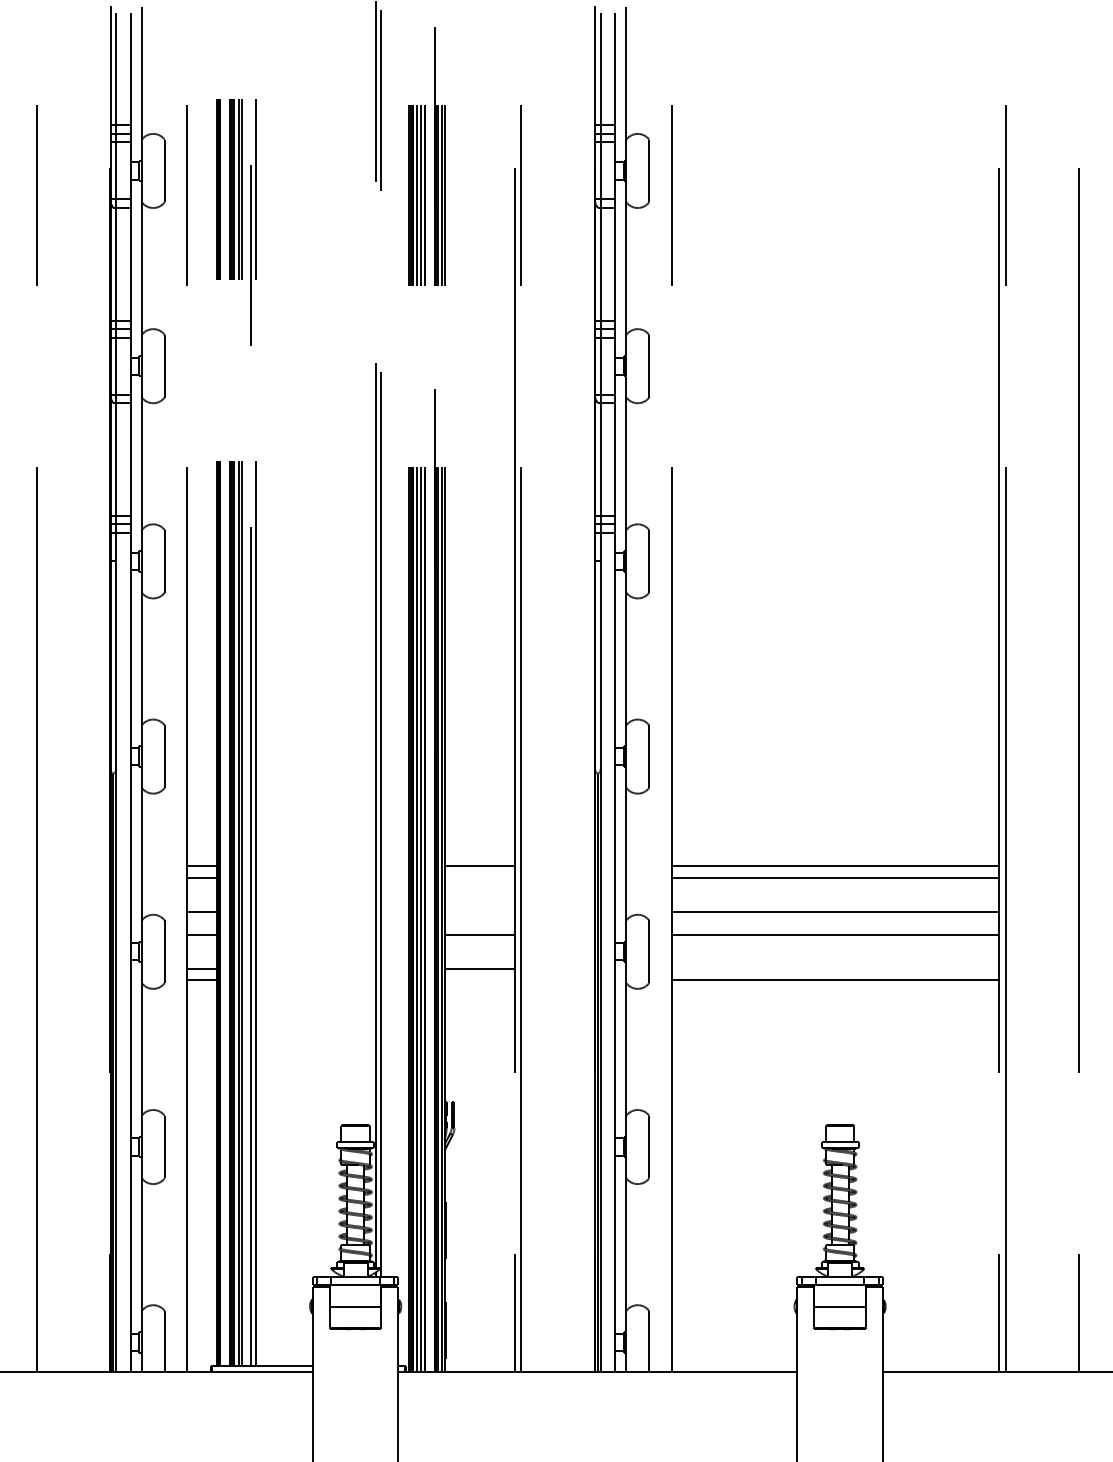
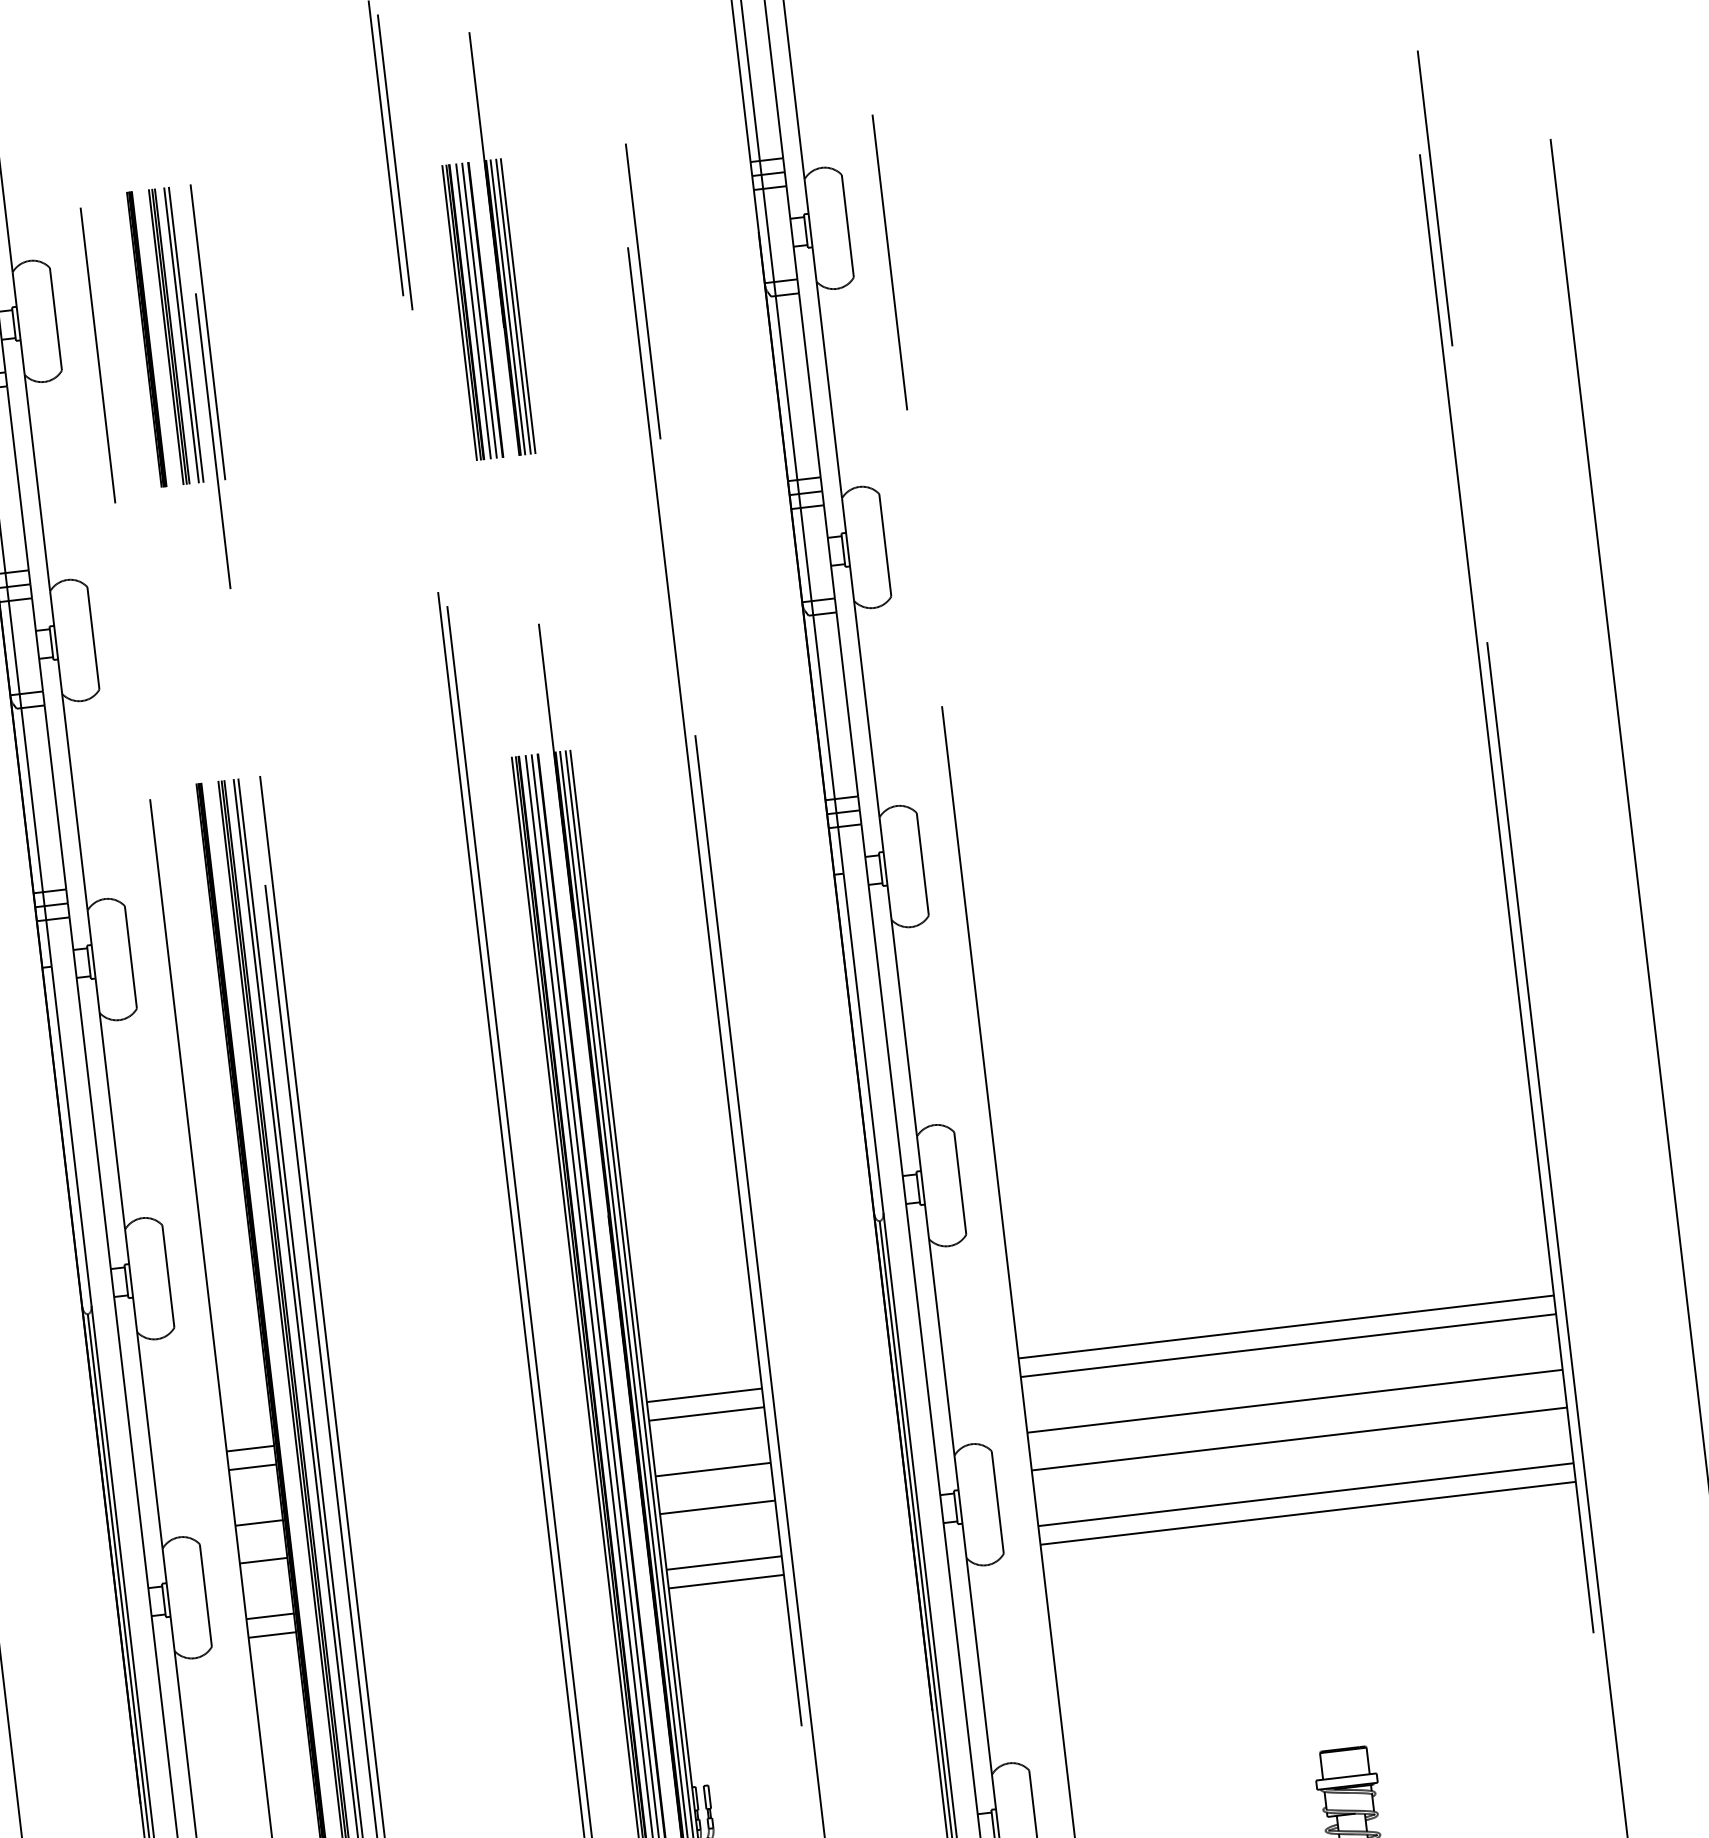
line: (479, 877) -> (706, 1413), added
line: (479, 911) -> (712, 1469), added
line: (835, 968) -> (1305, 1494), added
line: (479, 980) -> (725, 1581), added

